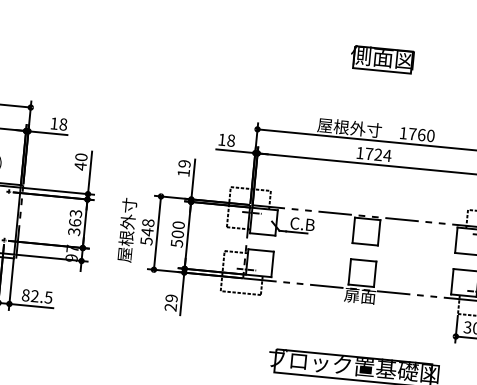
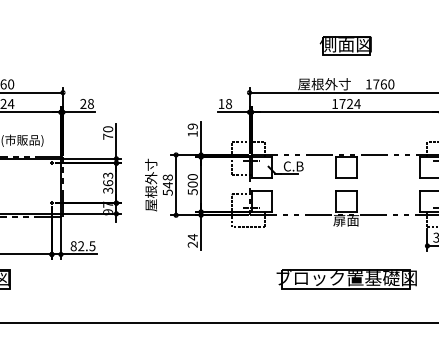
part: (382, 58) -> (345, 45), moved
text: (54, 123) -> (83, 103), 18 -> 28
text: (80, 166) -> (108, 136), 40 -> 70
text: (171, 298) -> (192, 237), 29 -> 24

